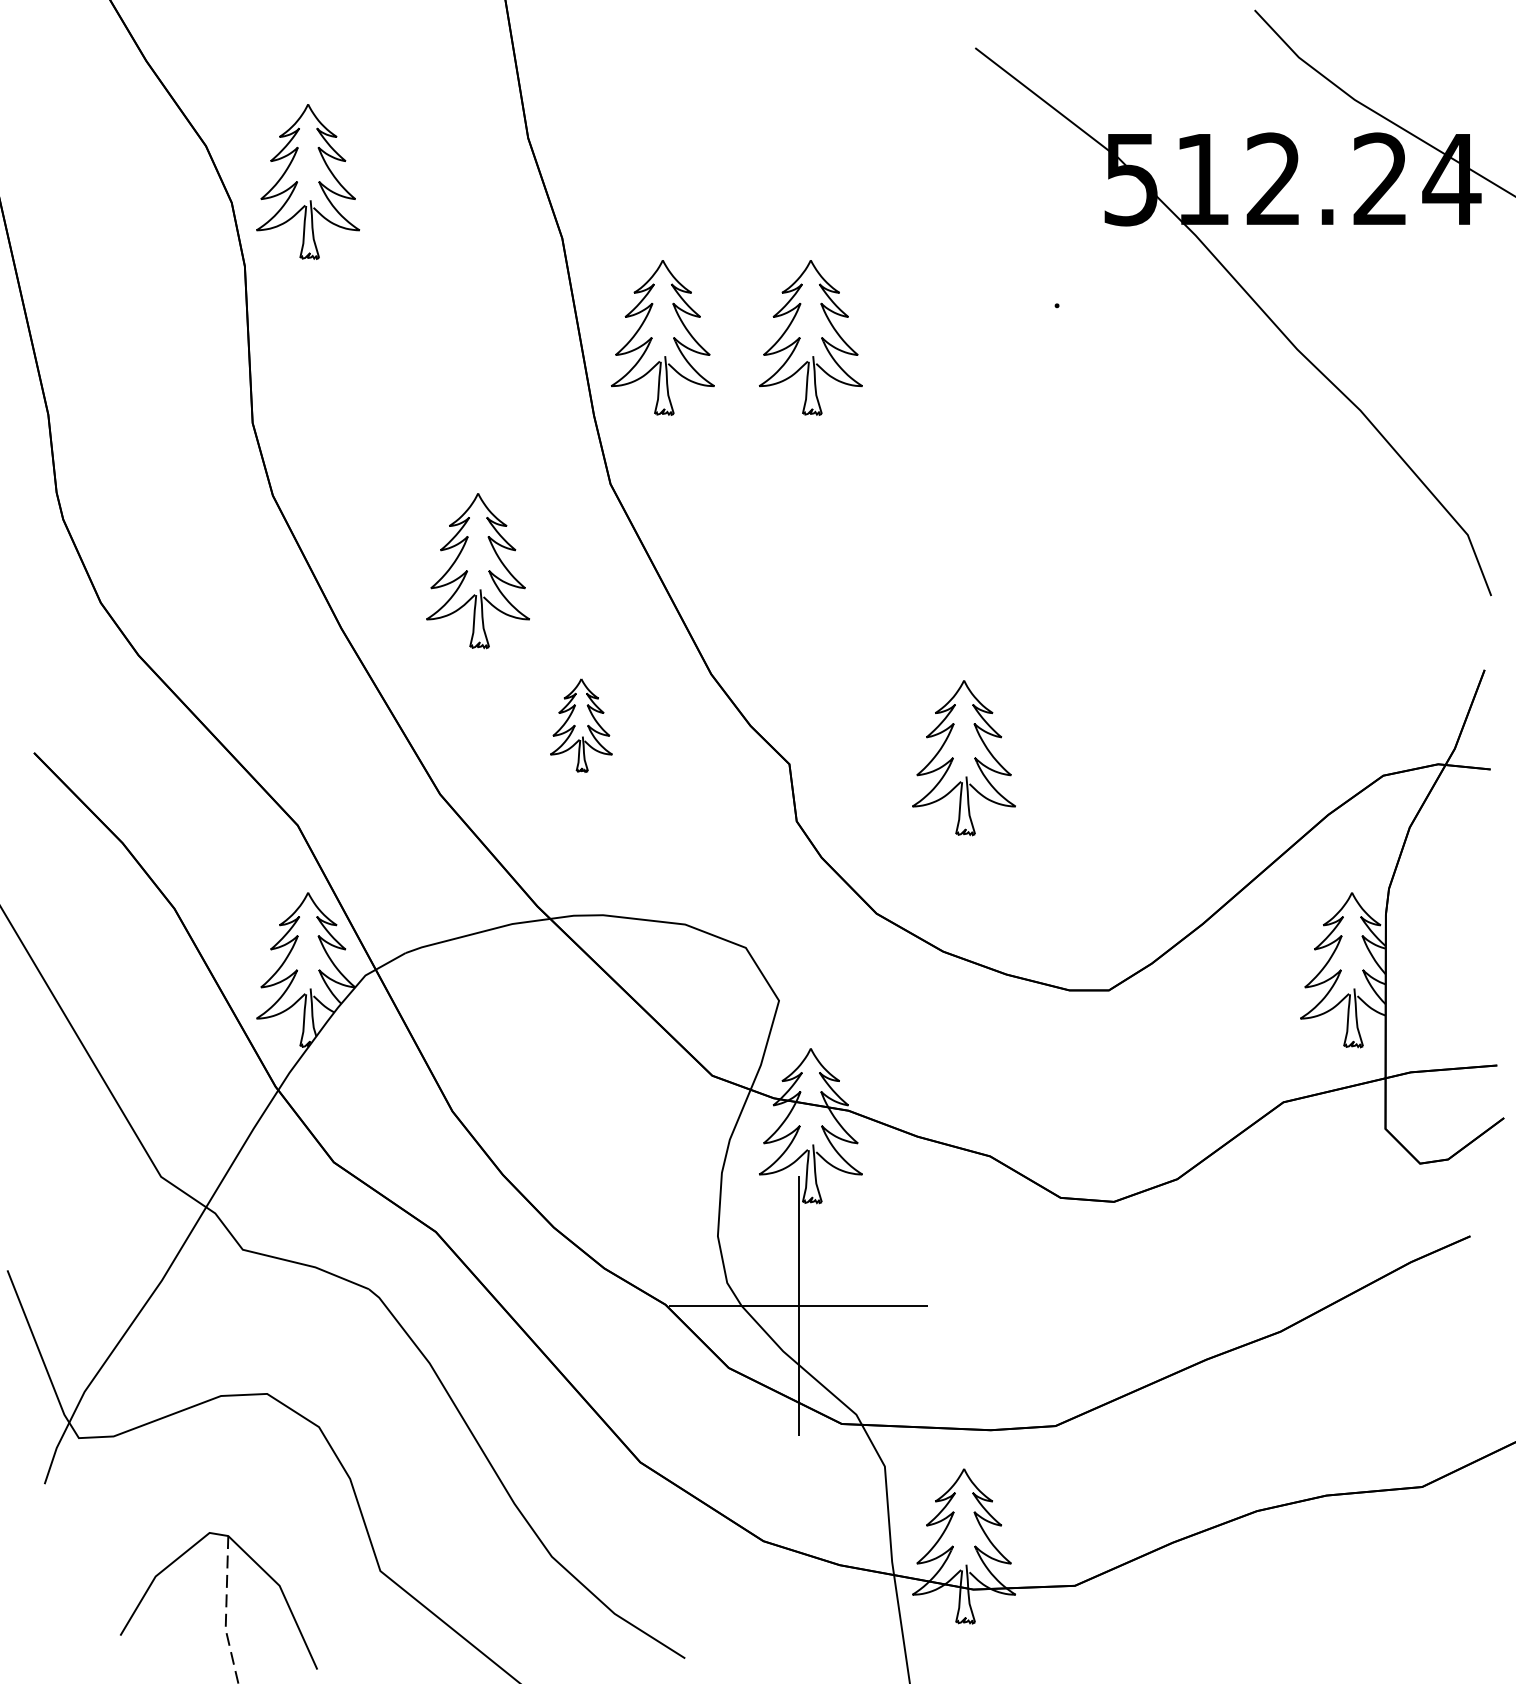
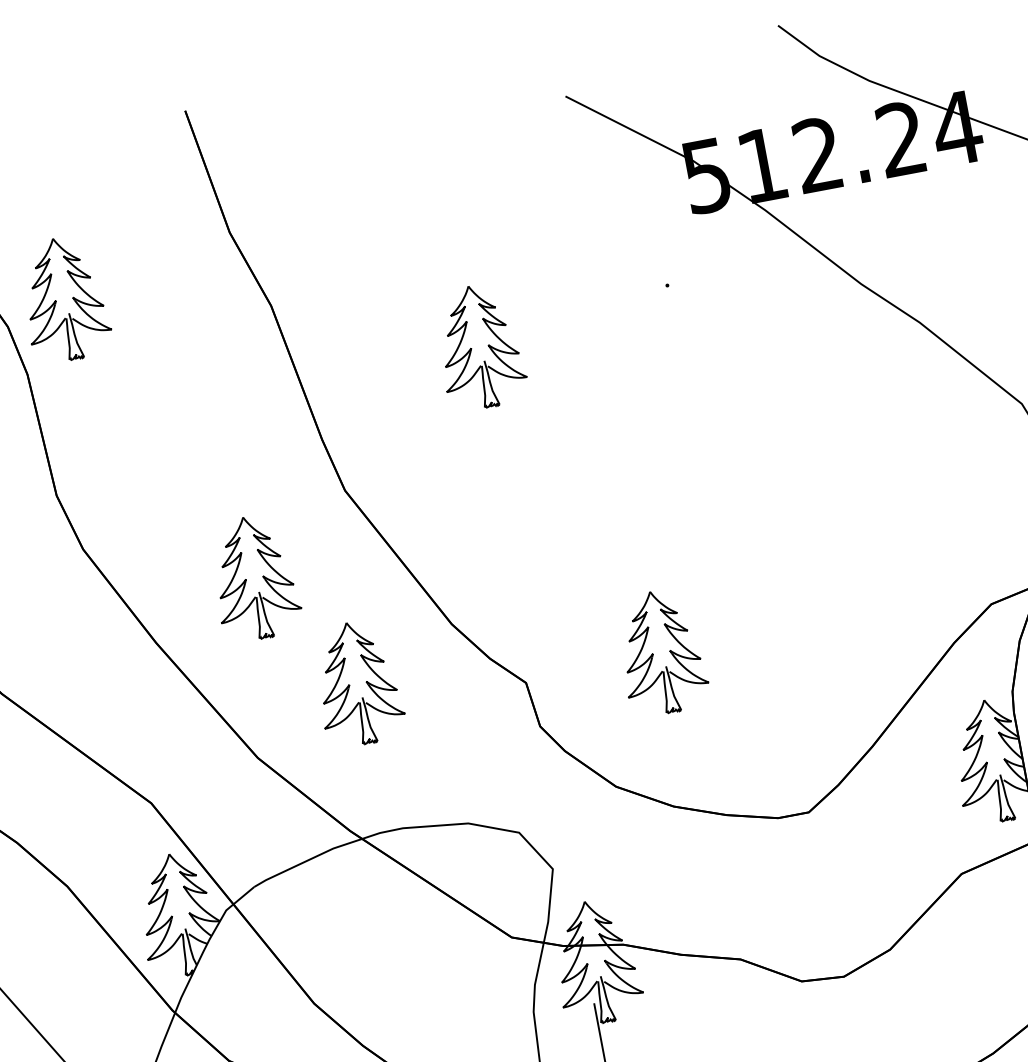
part: (662, 337) -> (364, 368), removed
part: (581, 725) -> (358, 683), size x1.67

